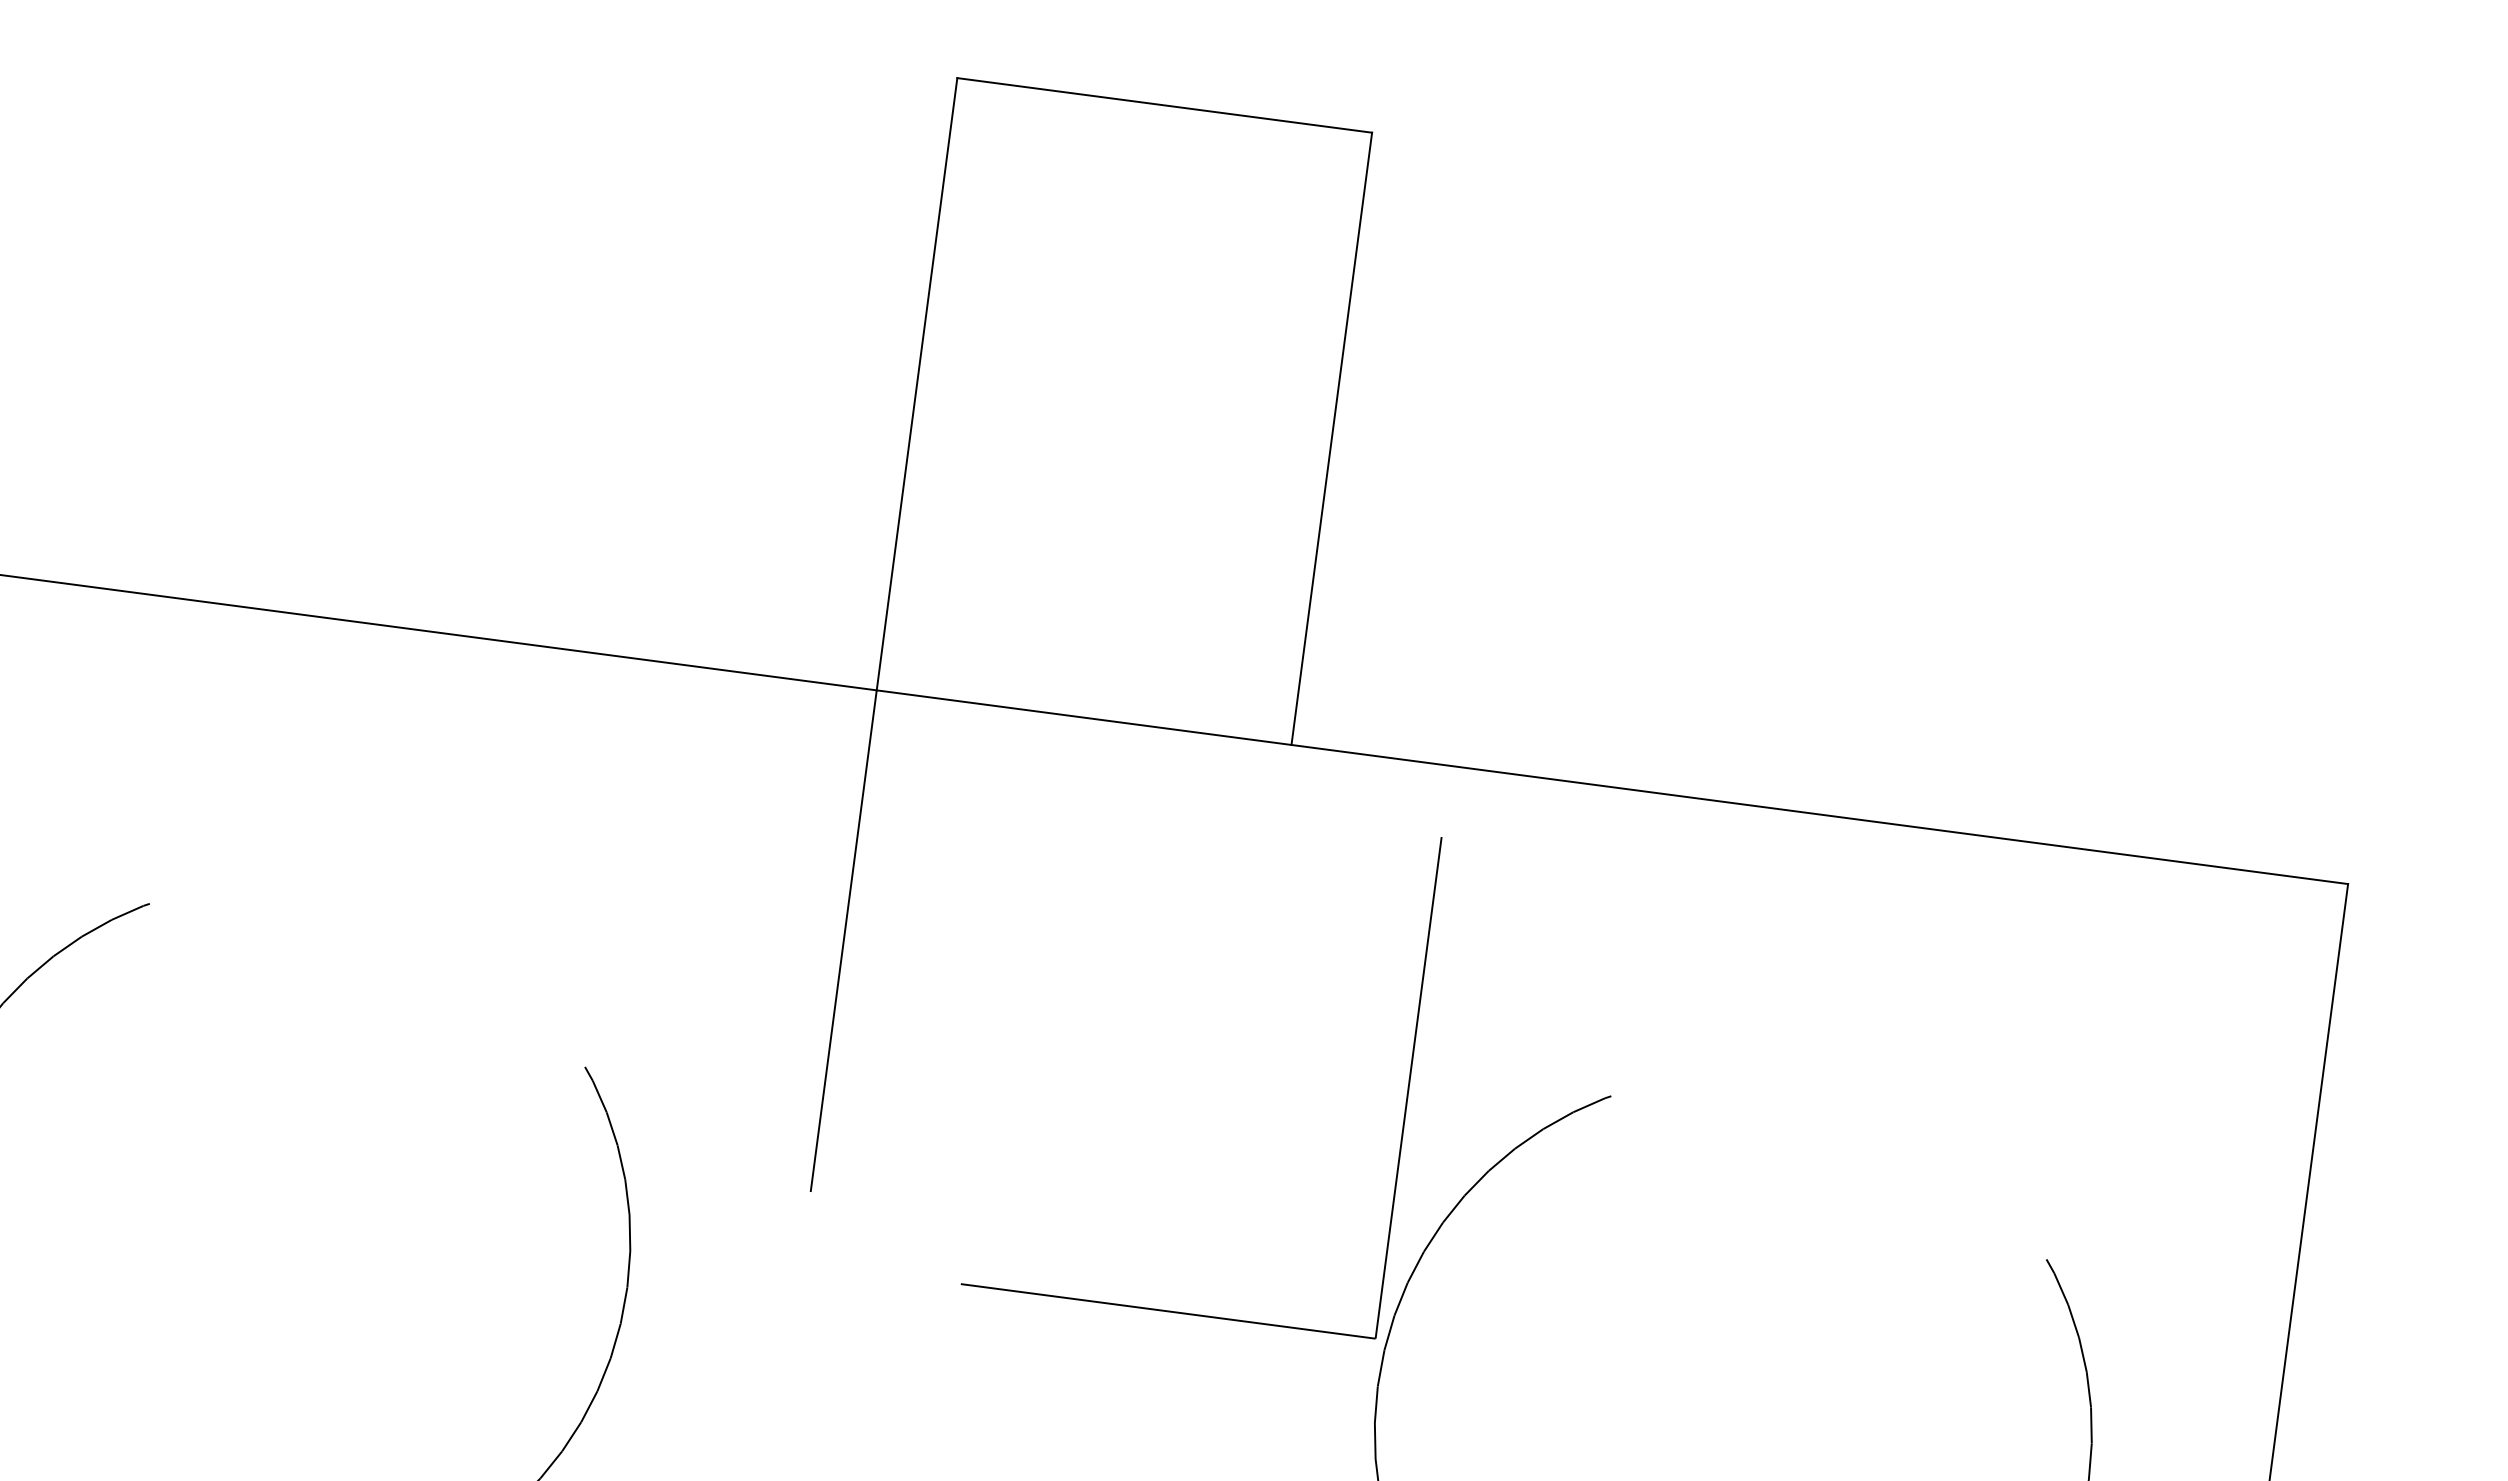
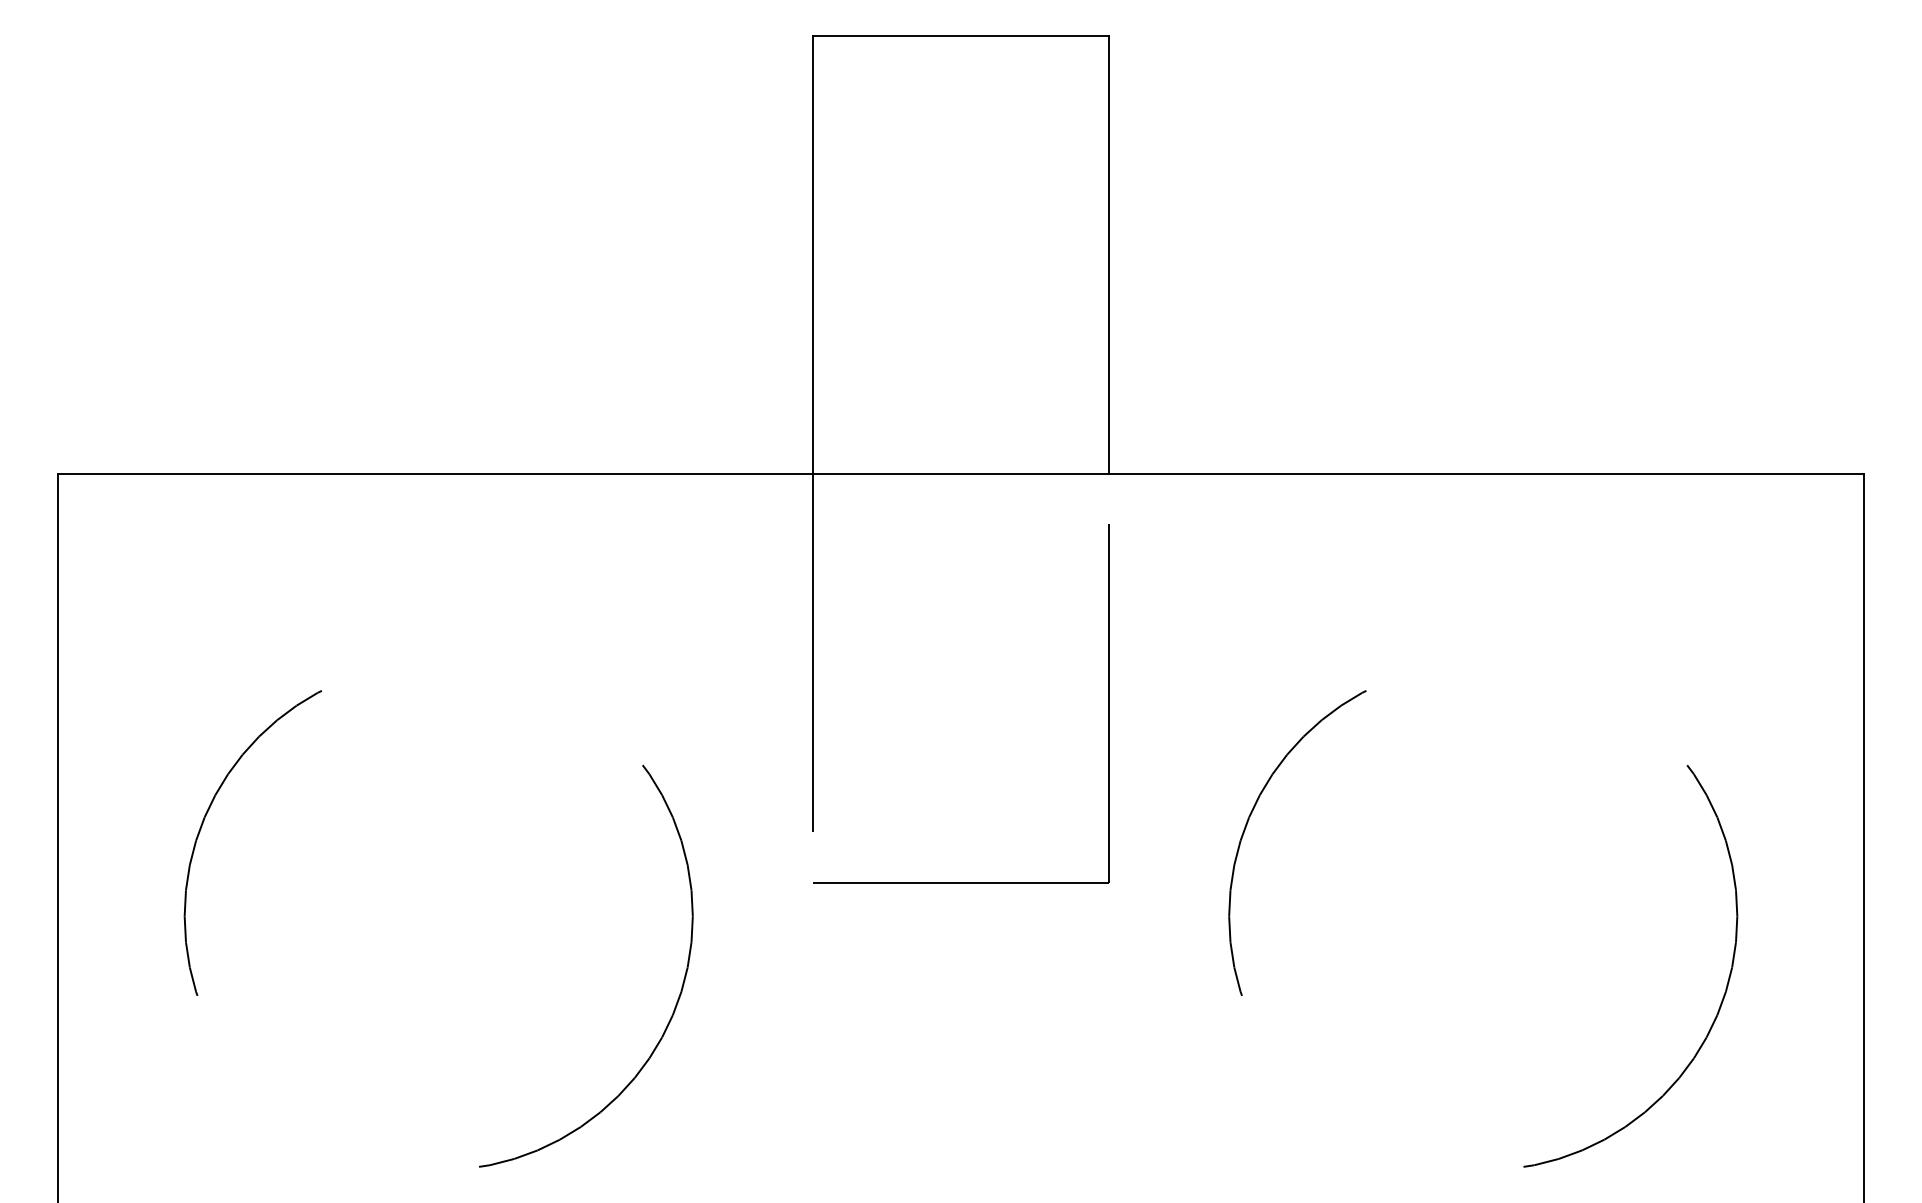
part: (1407, 1087) -> (1108, 703), moved

